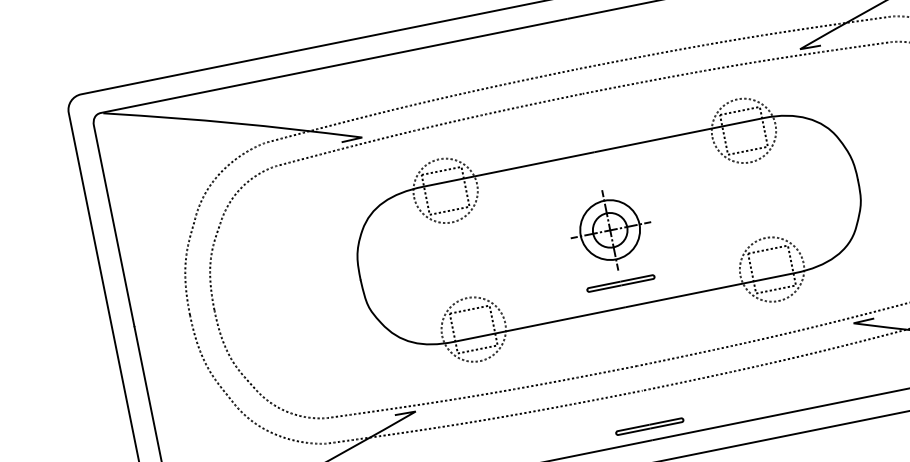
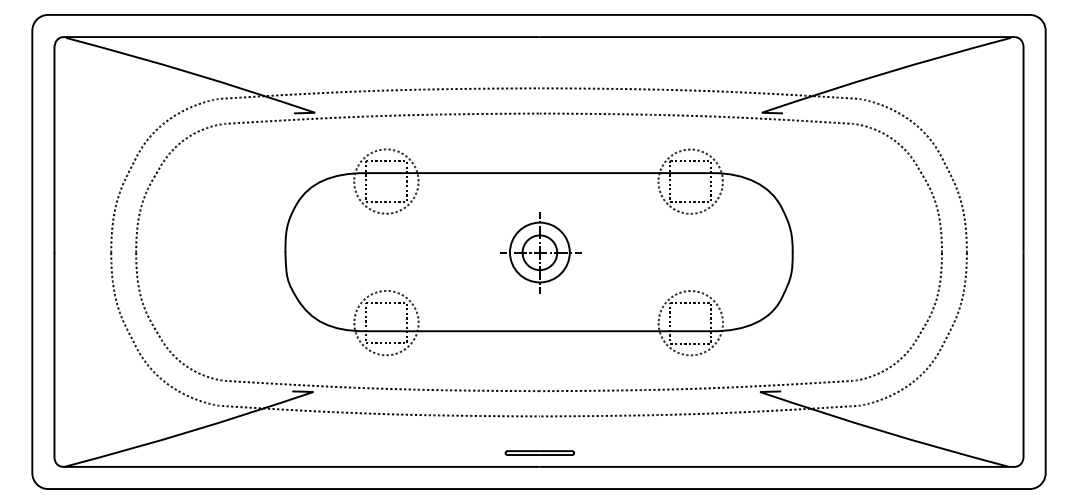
part: (620, 283) -> (539, 306), removed

